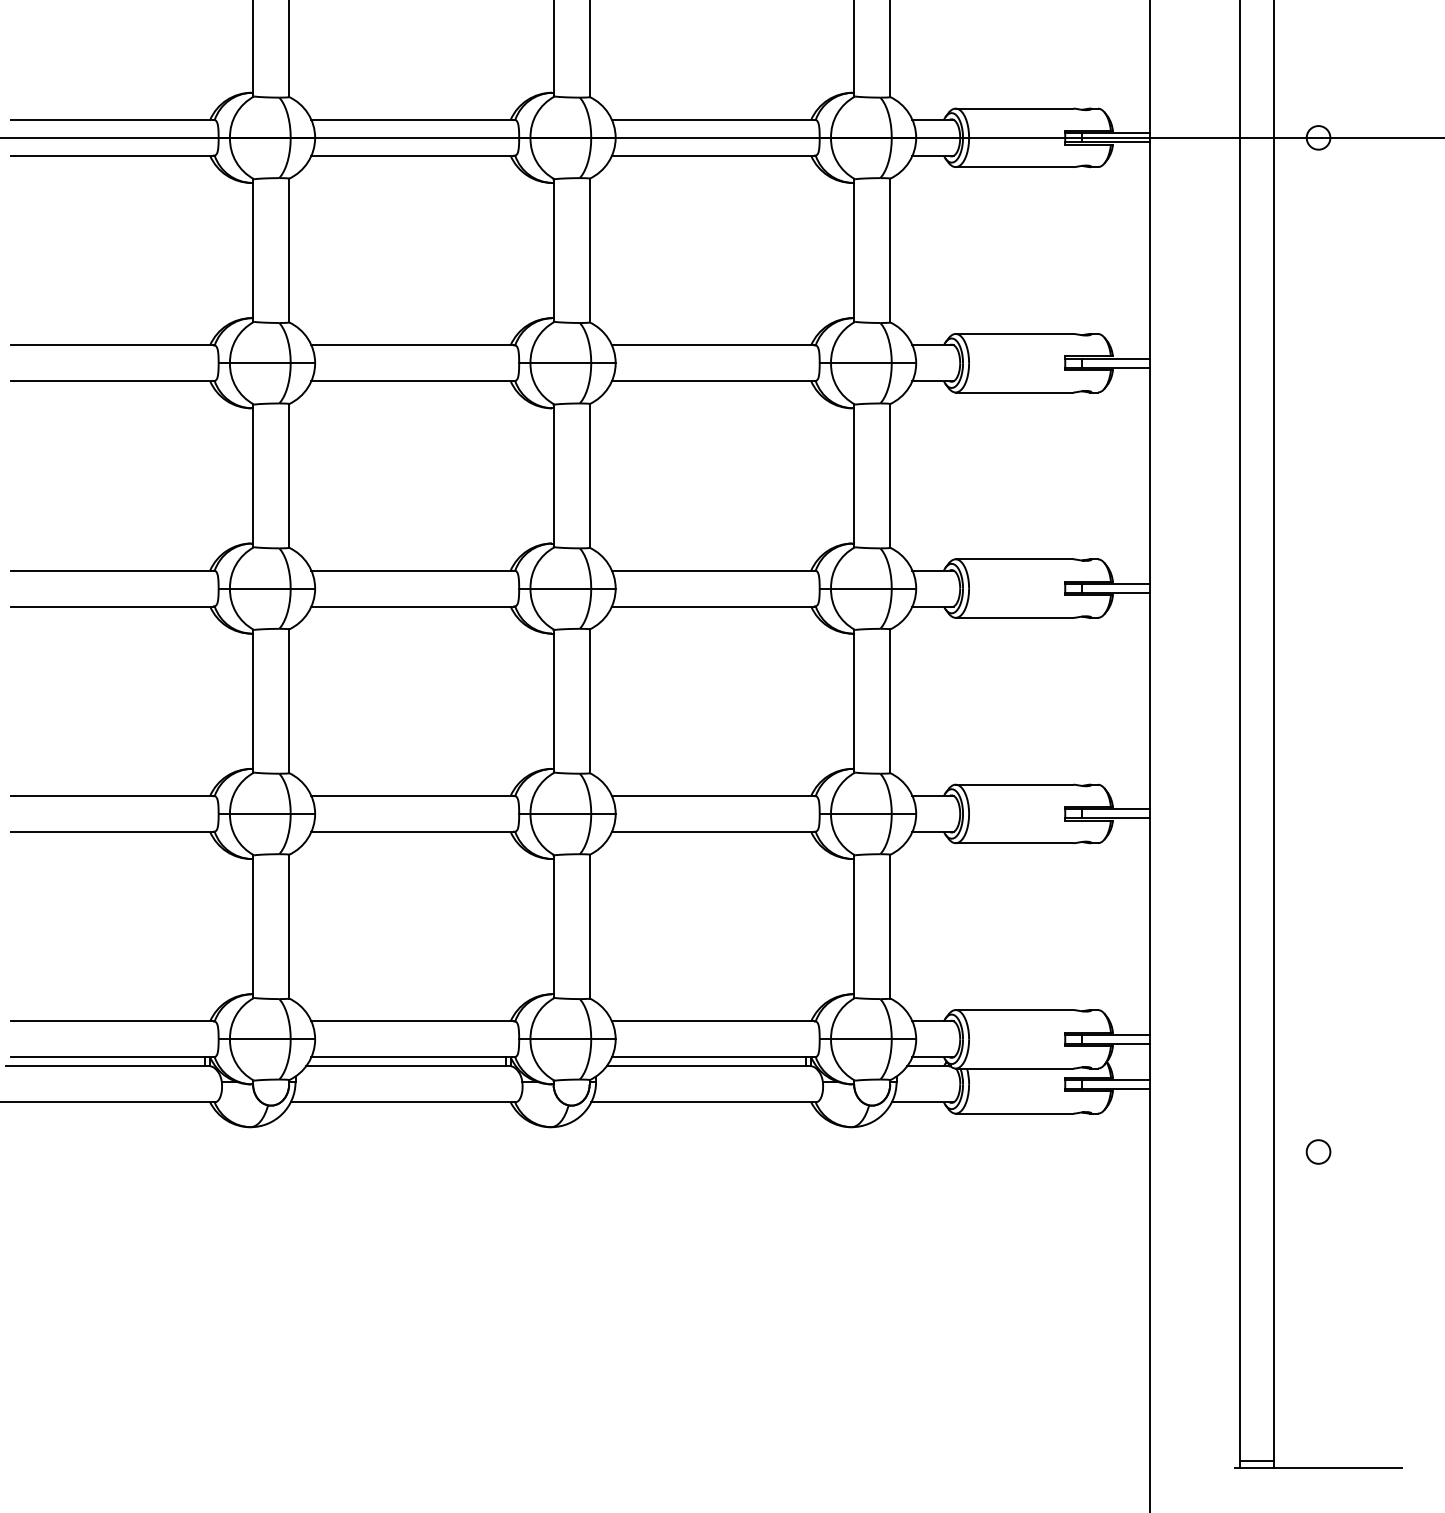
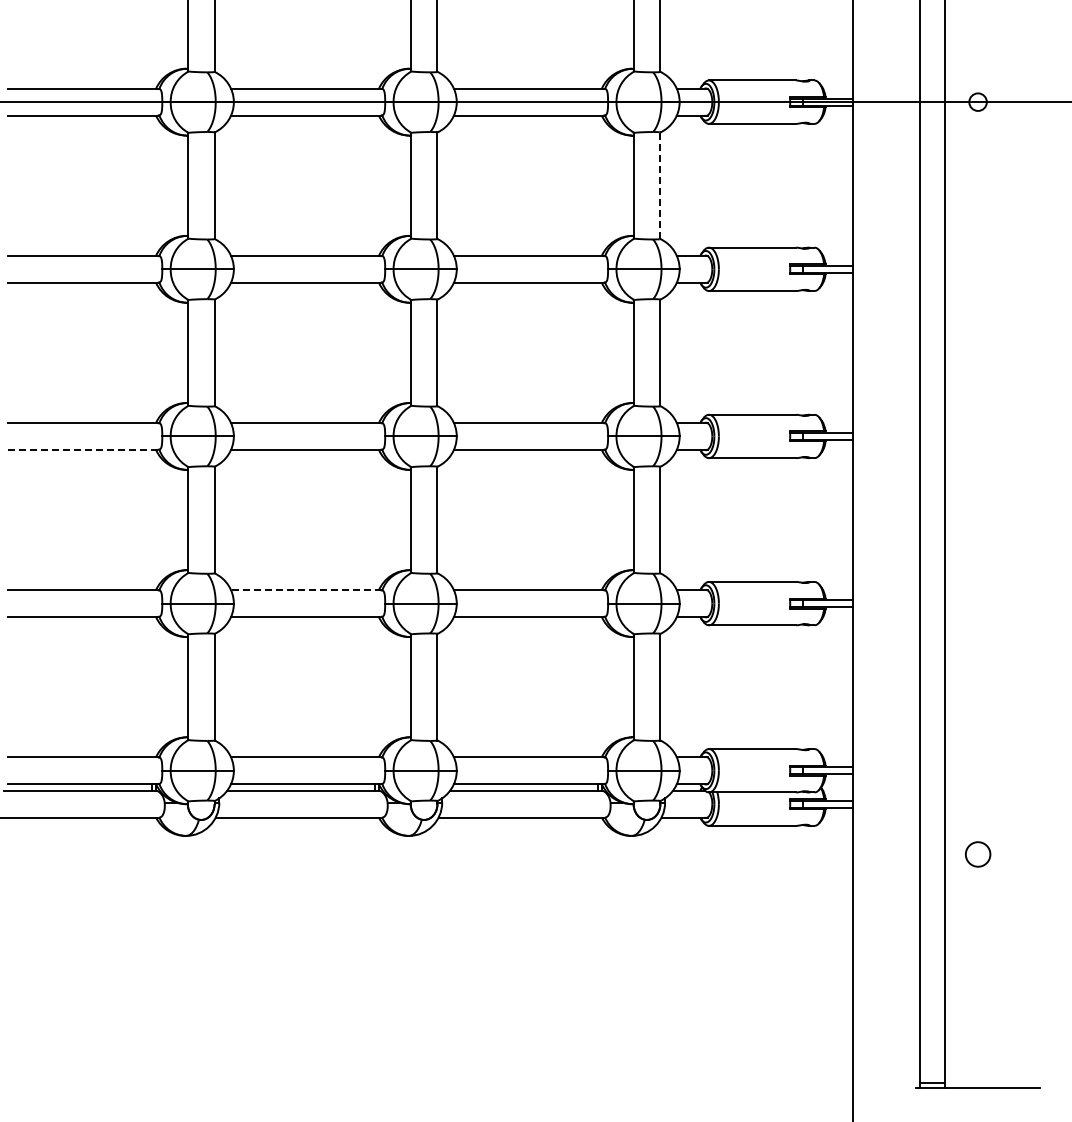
line: (890, 250) -> (660, 185), solid -> dashed
line: (112, 606) -> (83, 449), solid -> dashed
line: (411, 796) -> (305, 590), solid -> dashed
circle: (1317, 1150) -> (977, 853), size x1.4

